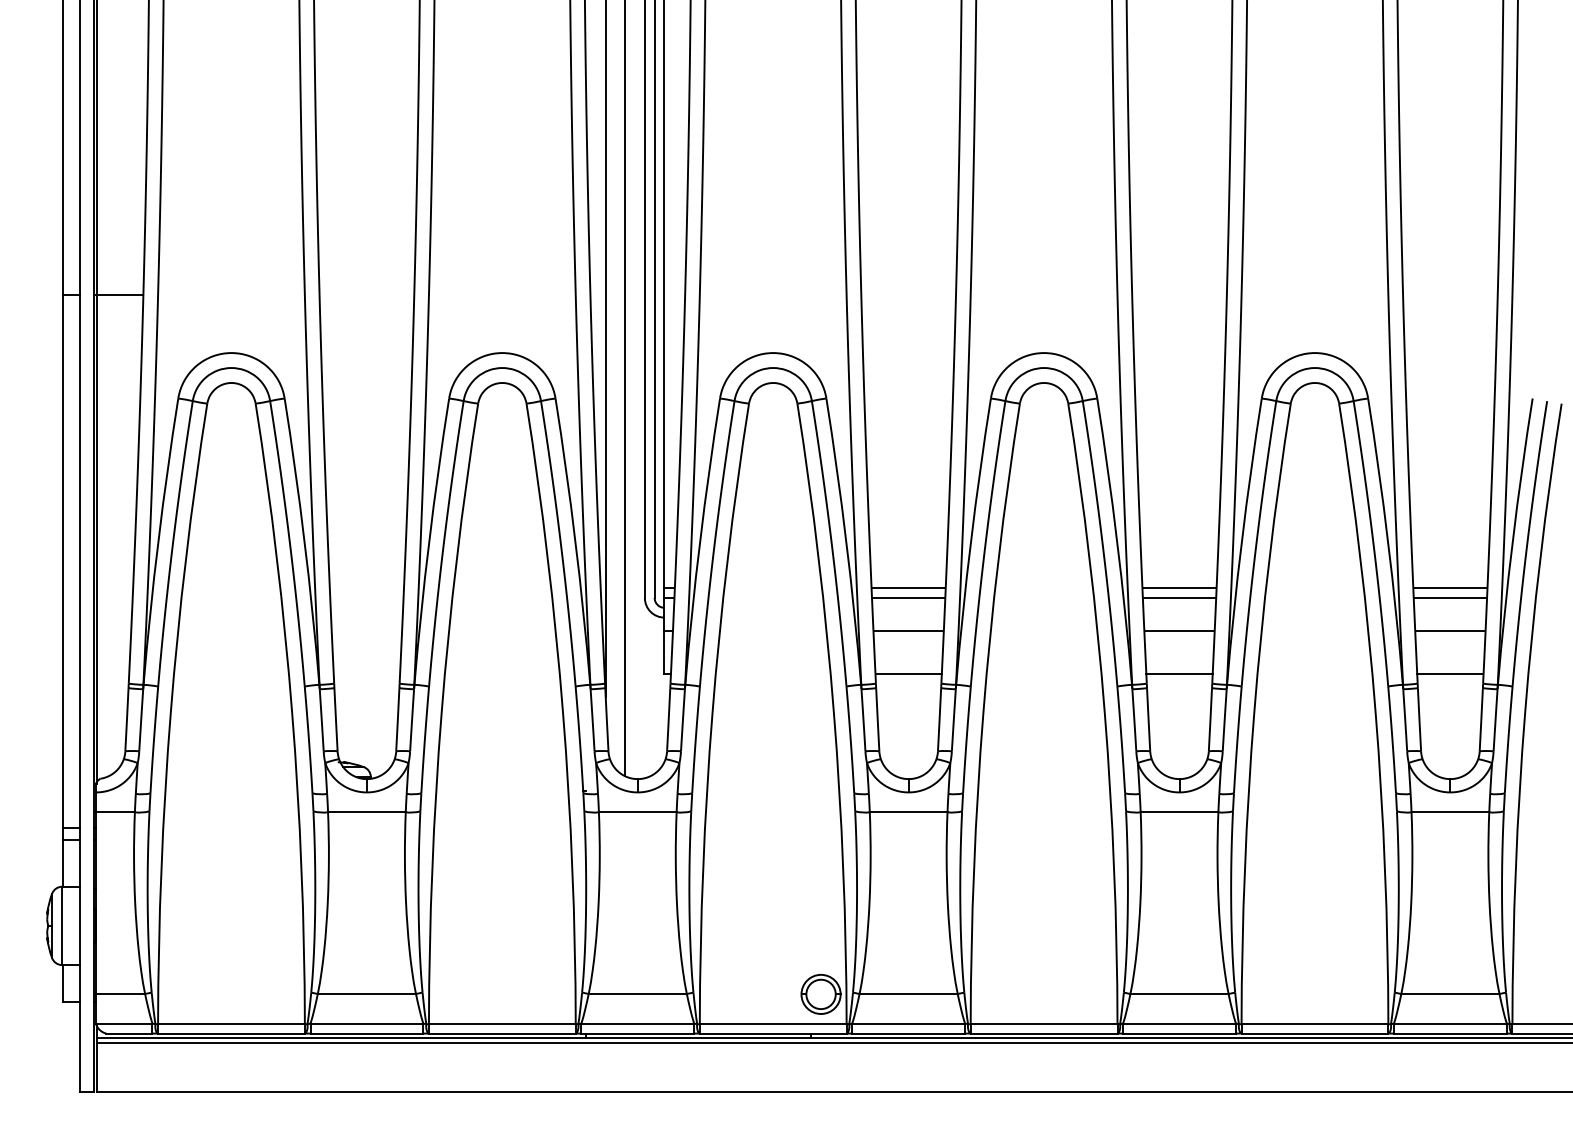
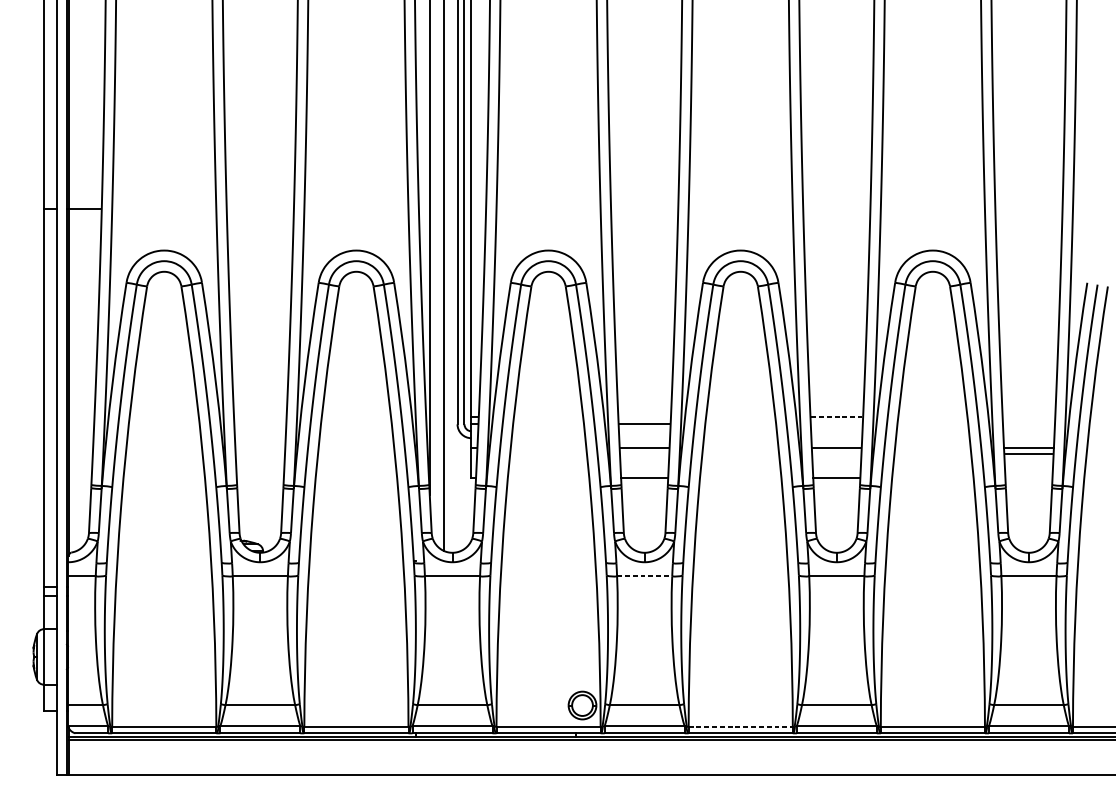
line: (908, 588) -> (644, 417), removed
line: (1180, 588) -> (837, 417), solid -> dashed
line: (1450, 588) -> (1029, 417), removed
line: (1179, 598) -> (836, 424), removed
line: (1450, 598) -> (1029, 424), removed
line: (1450, 674) -> (1029, 453), moved
line: (908, 812) -> (644, 576), solid -> dashed
line: (1044, 1024) -> (741, 726), solid -> dashed

